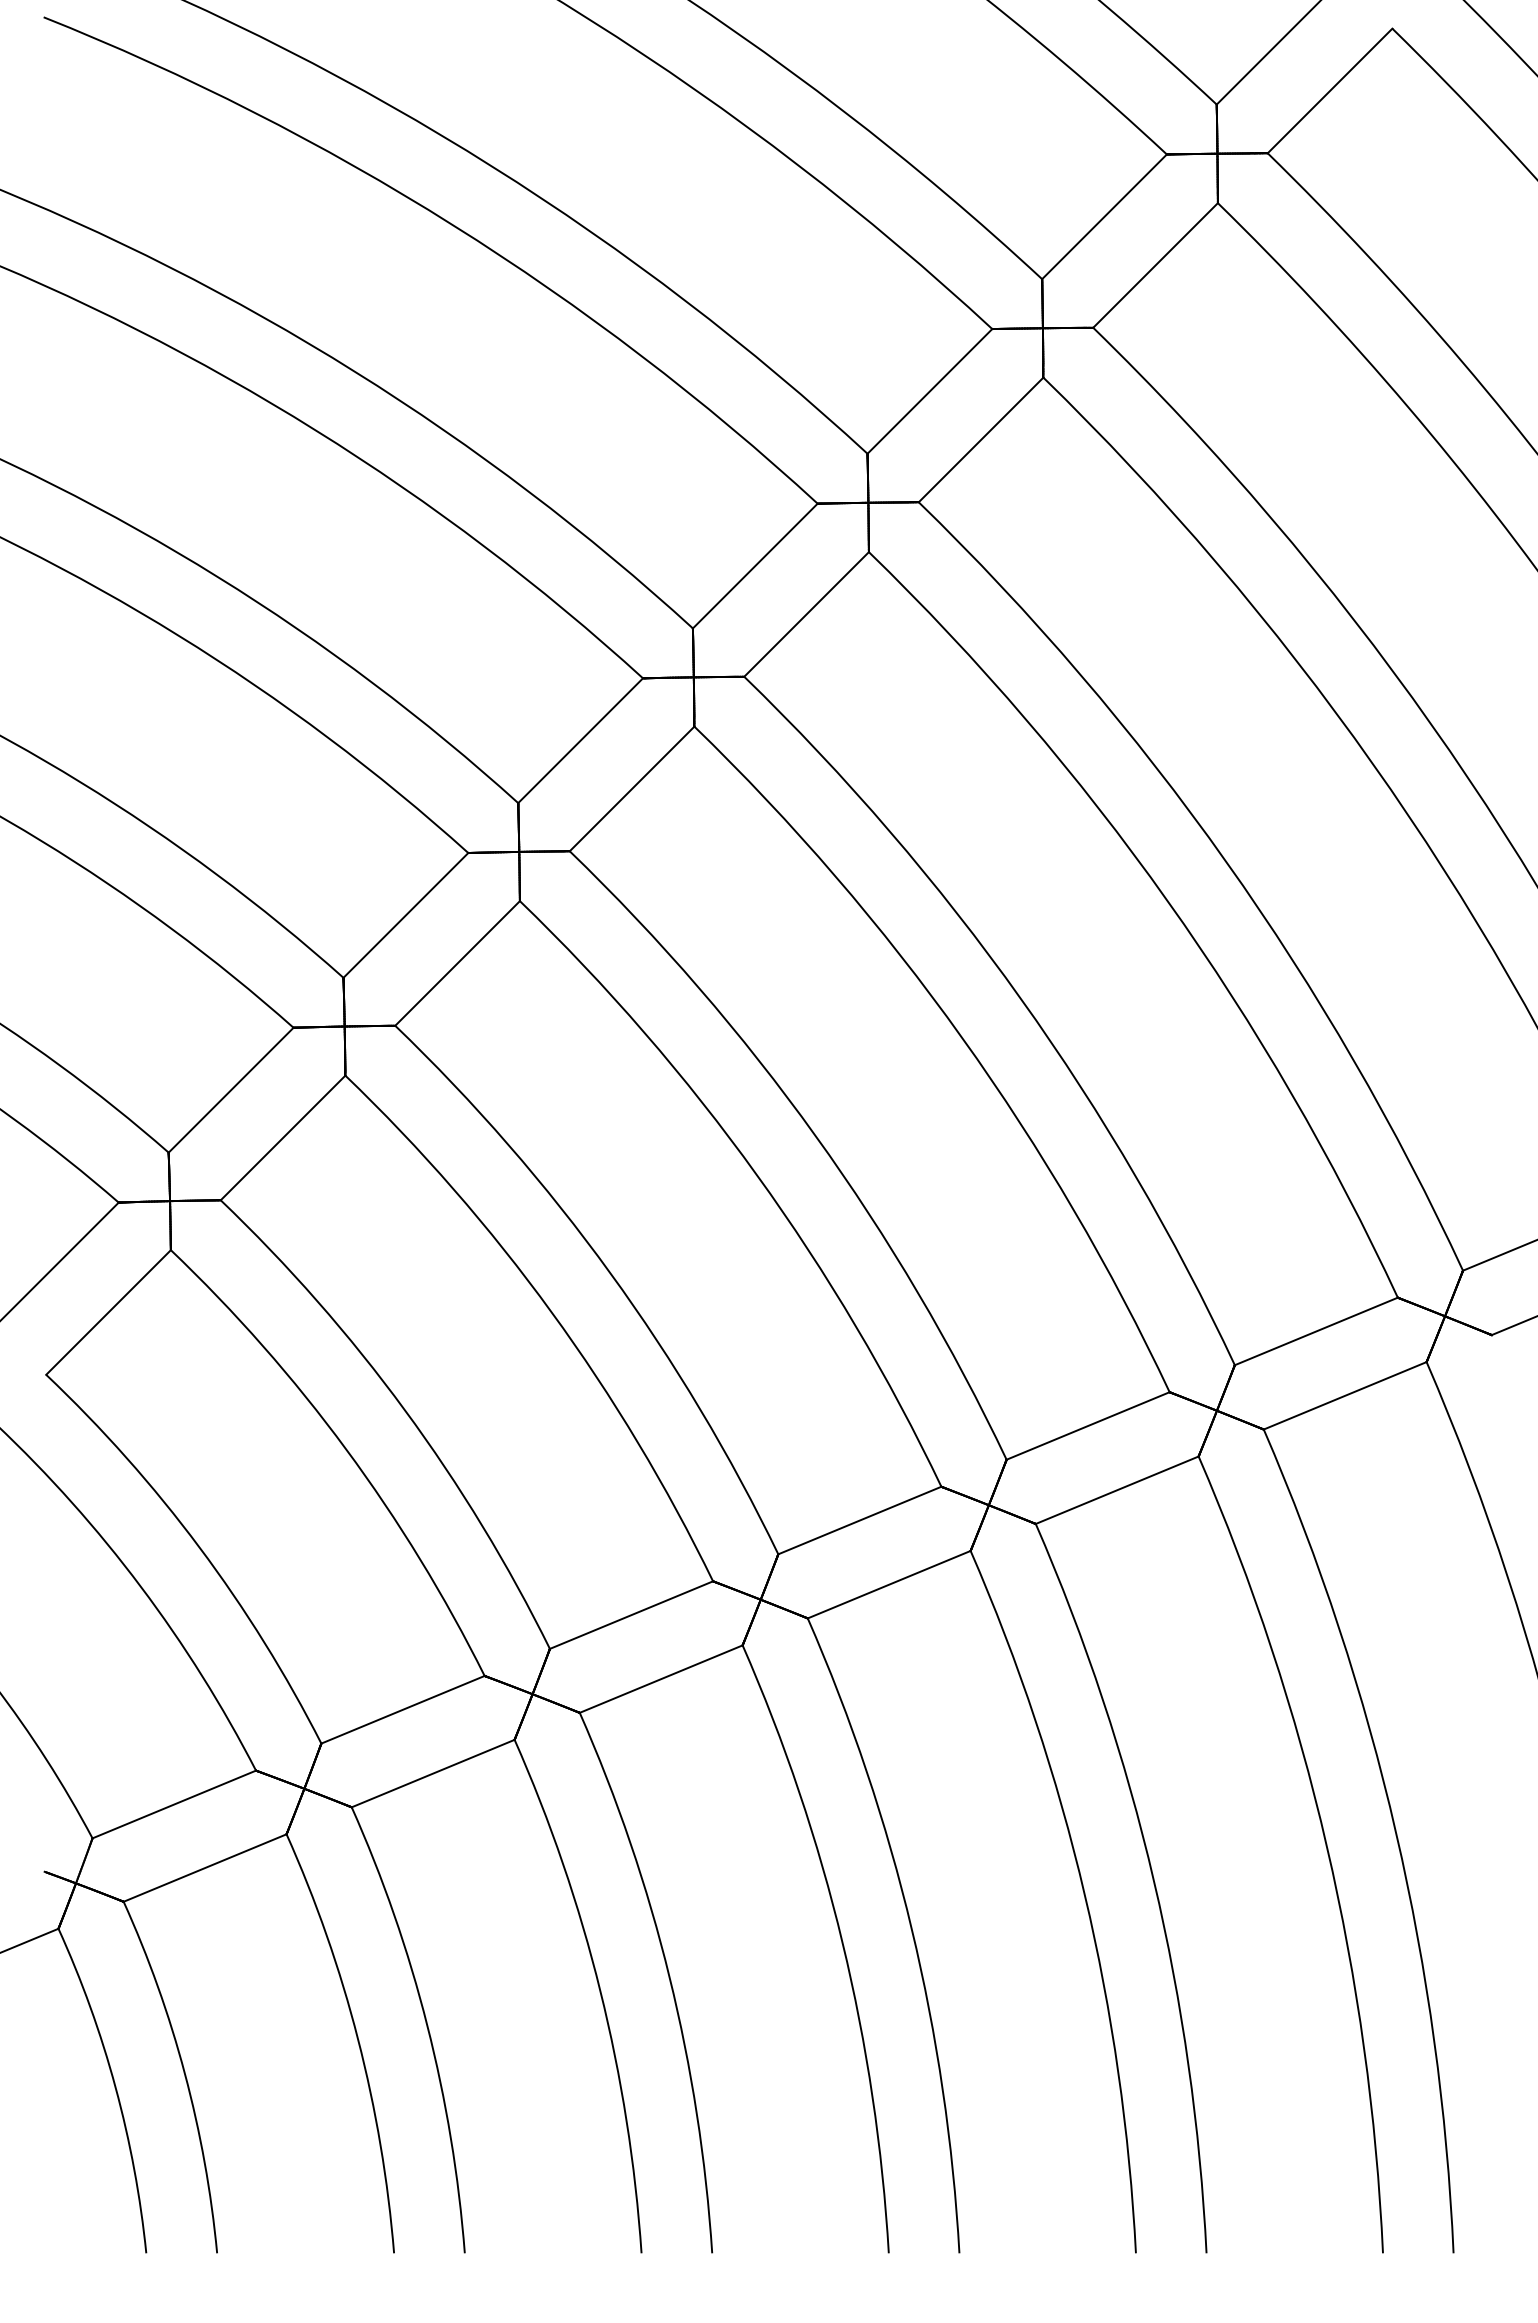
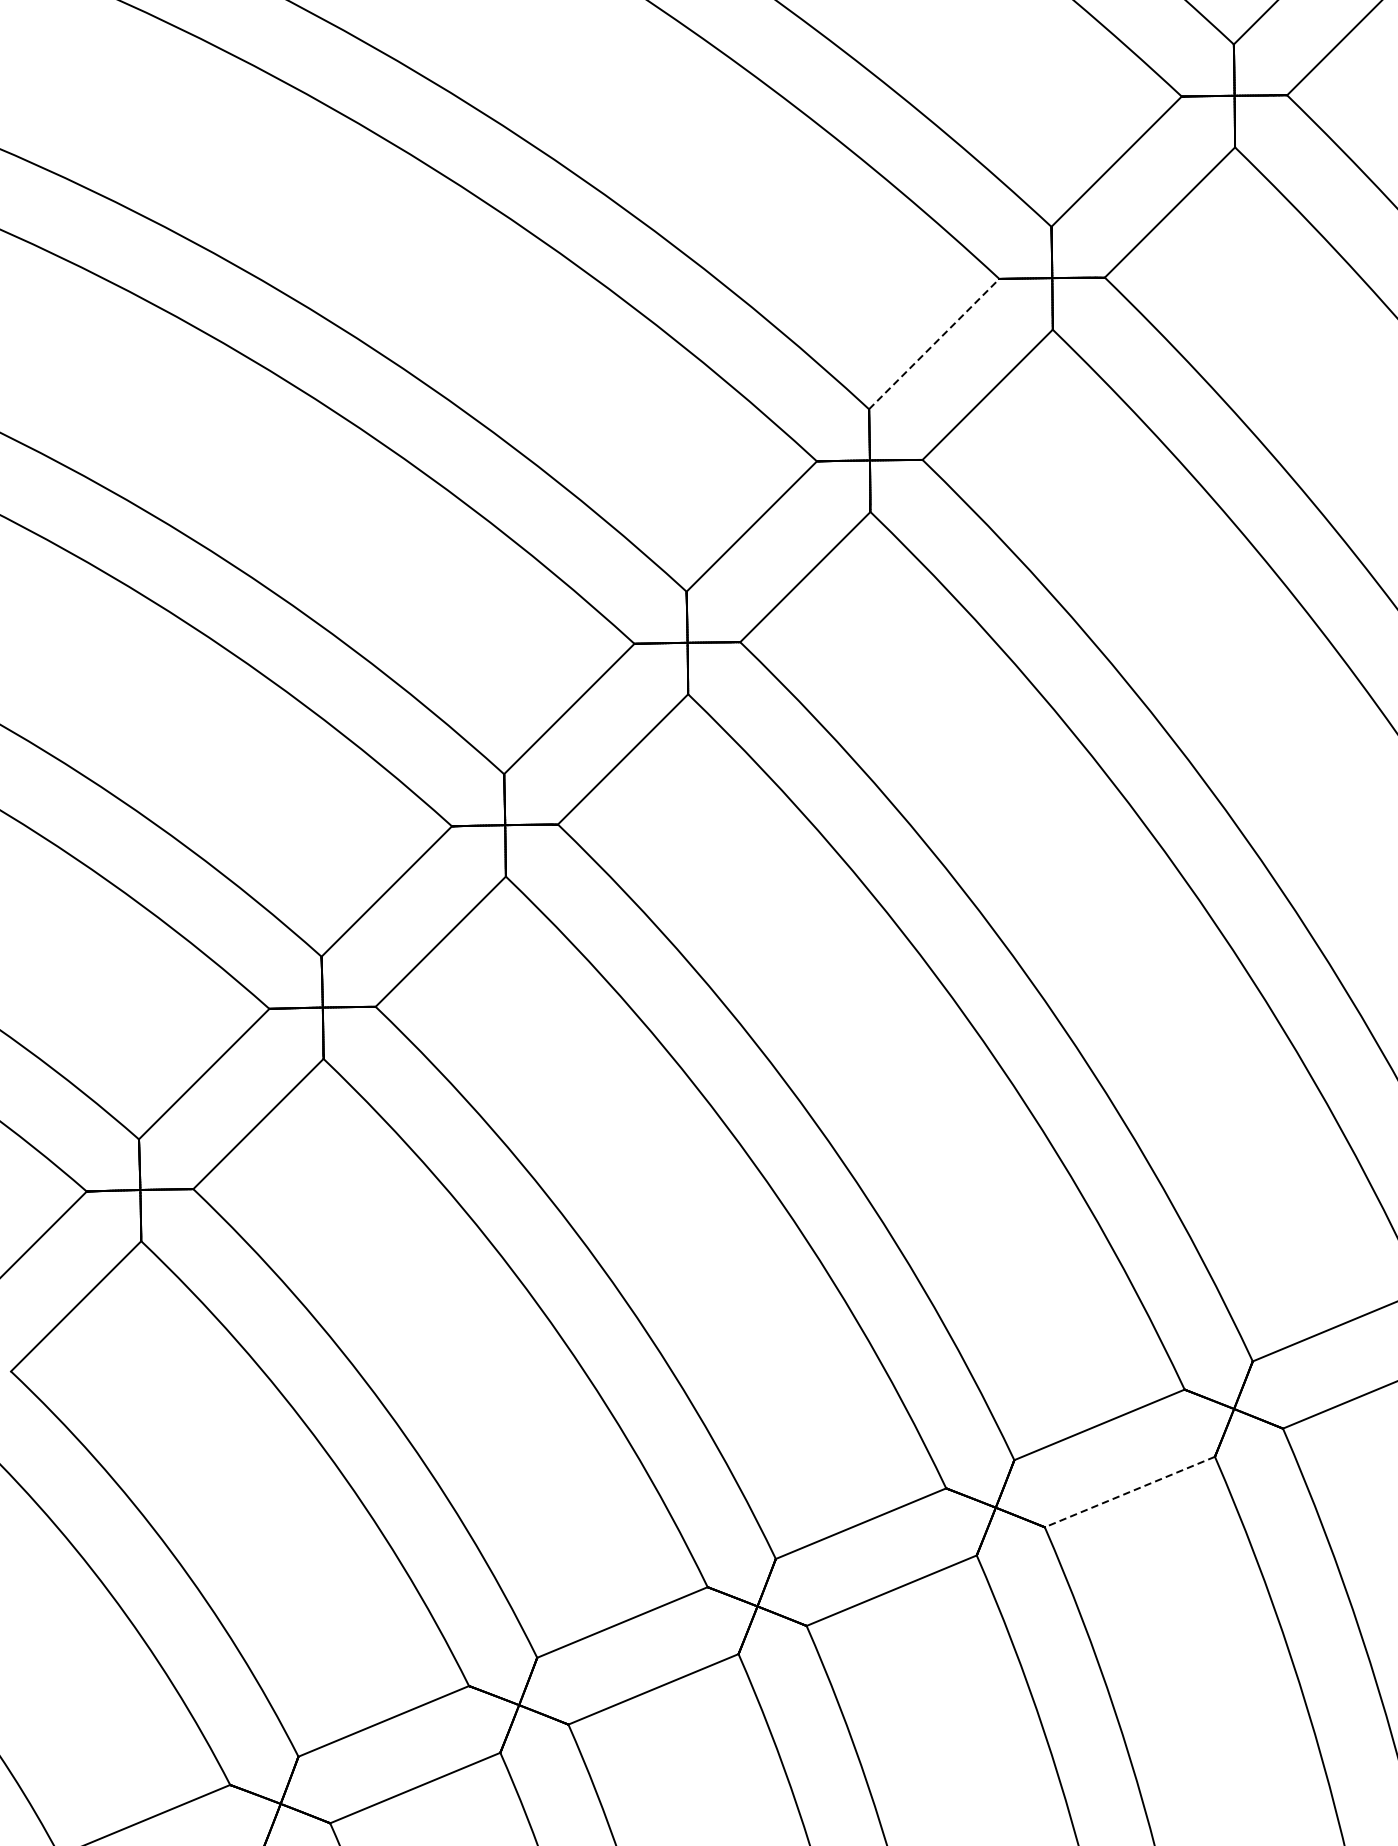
line: (930, 391) -> (934, 344), solid -> dashed
line: (1116, 1490) -> (1129, 1492), solid -> dashed

